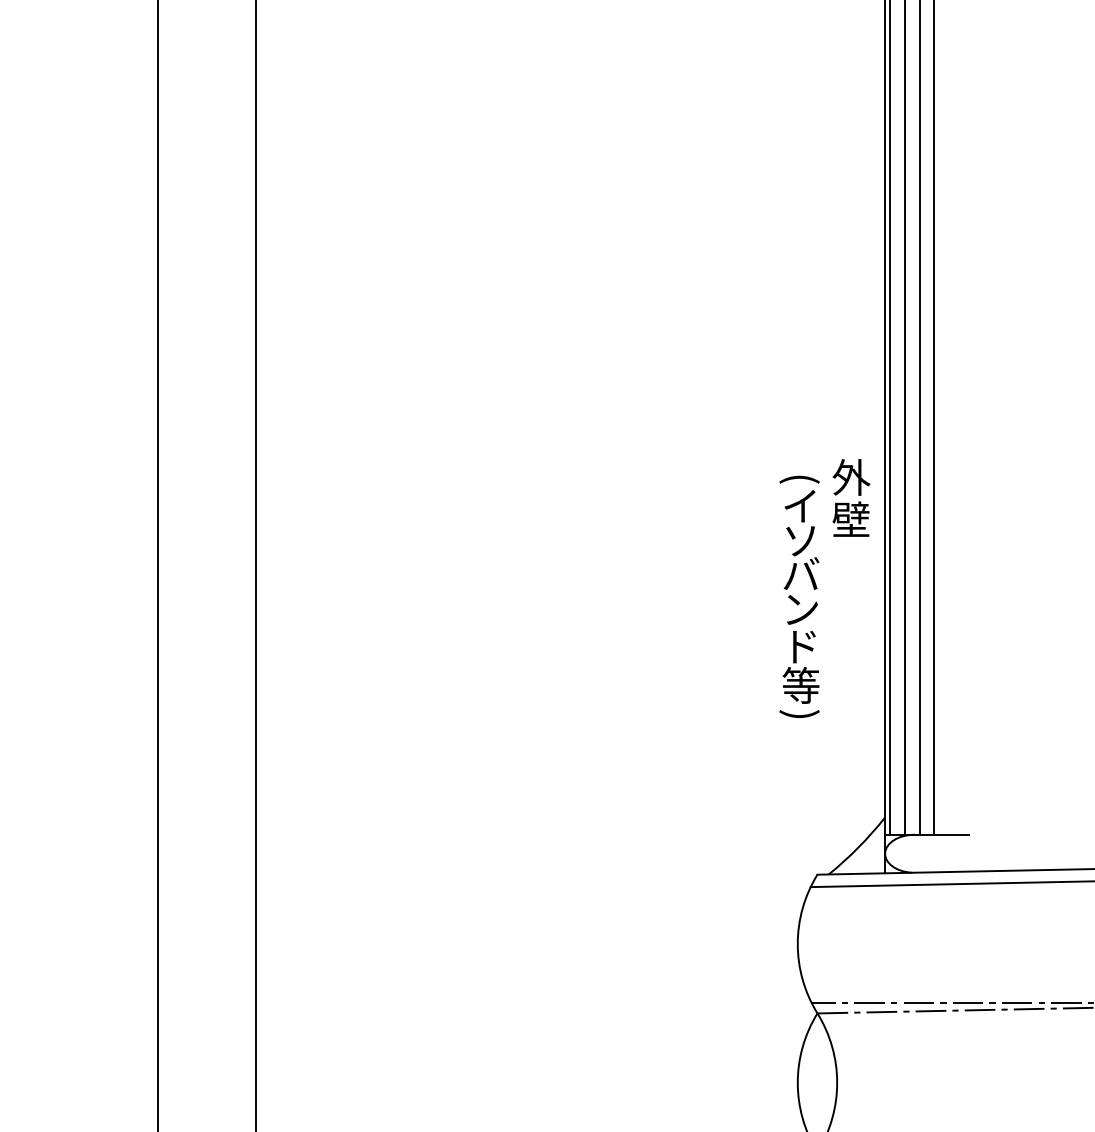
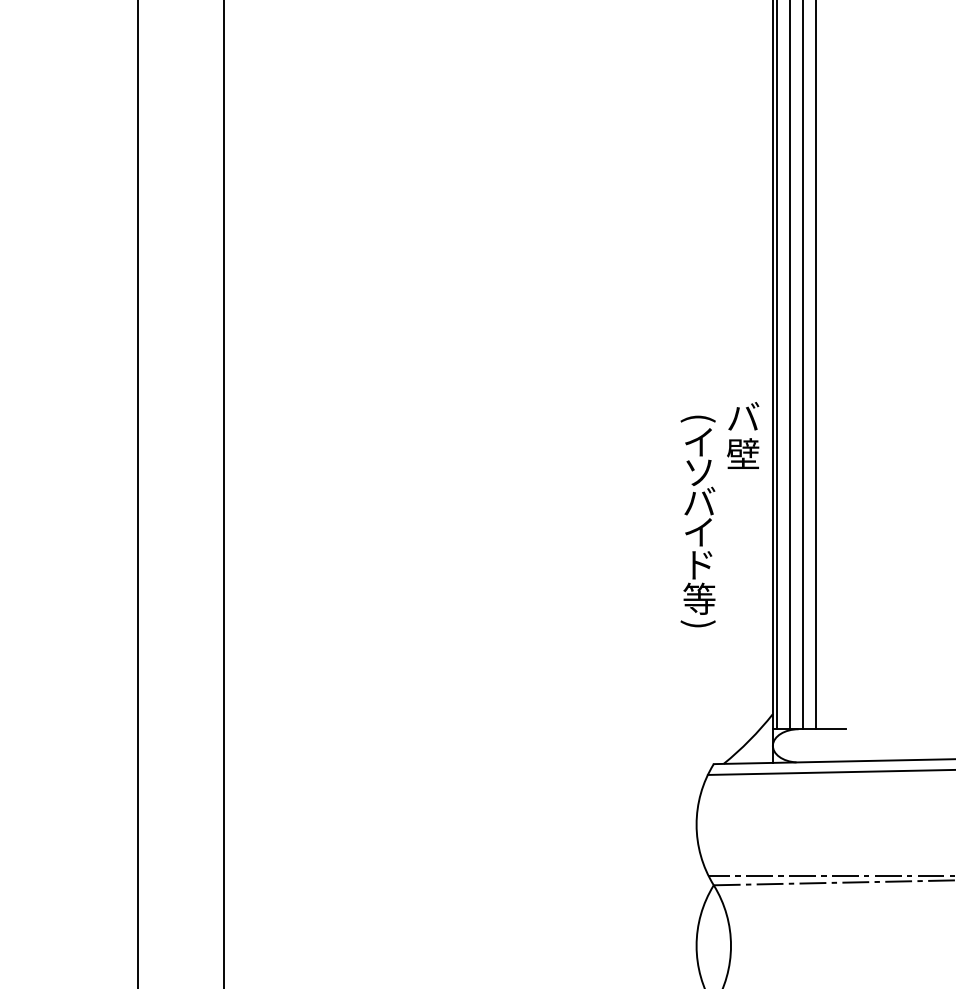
text: (851, 477) -> (743, 417), 外 -> バ
text: (800, 609) -> (698, 532), ン -> イ

